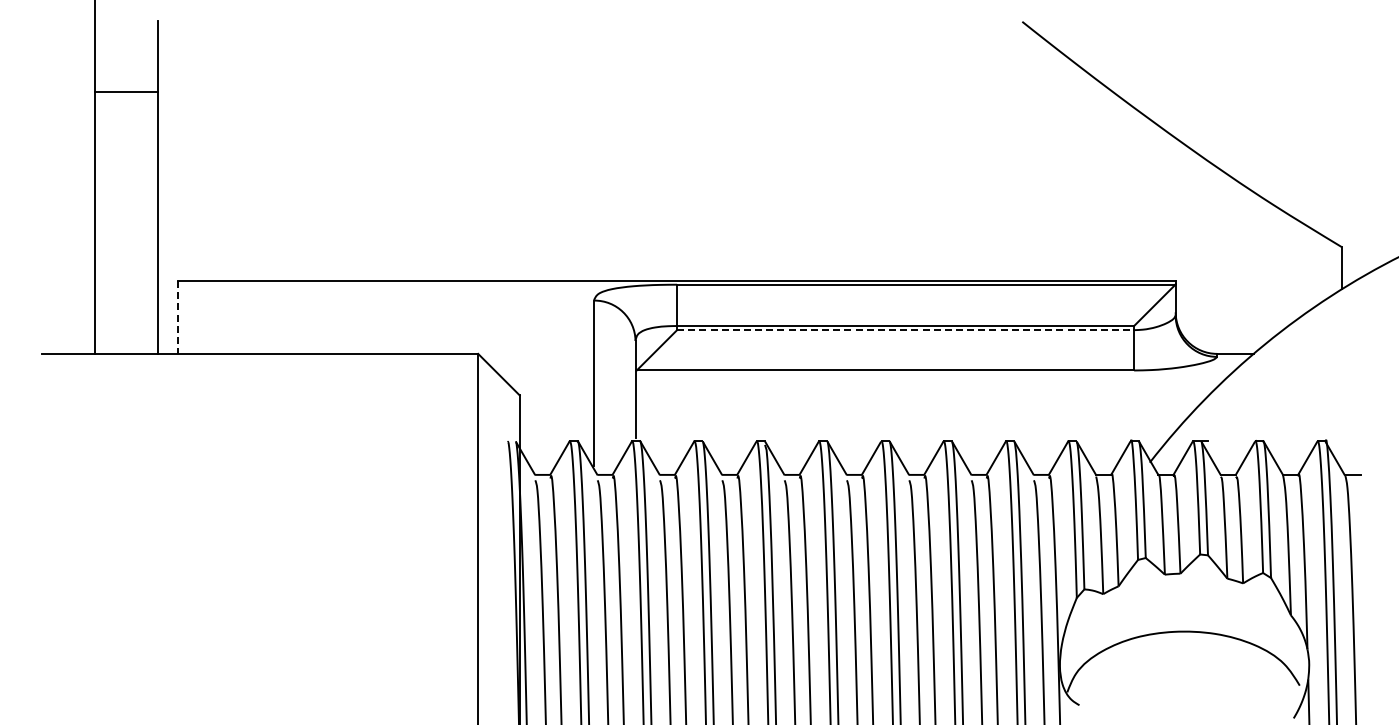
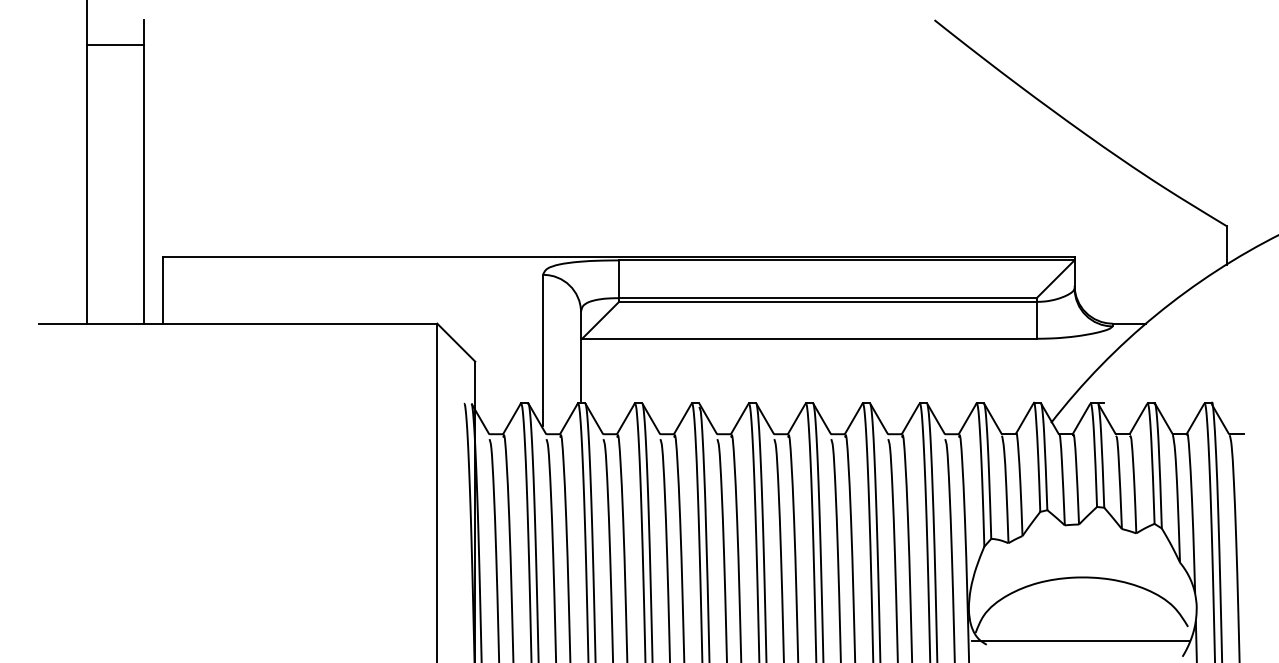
line: (126, 91) -> (115, 44), moved
line: (178, 318) -> (163, 291), dashed -> solid
line: (905, 330) -> (827, 302), dashed -> solid
line: (1182, 701) -> (1080, 641), added

